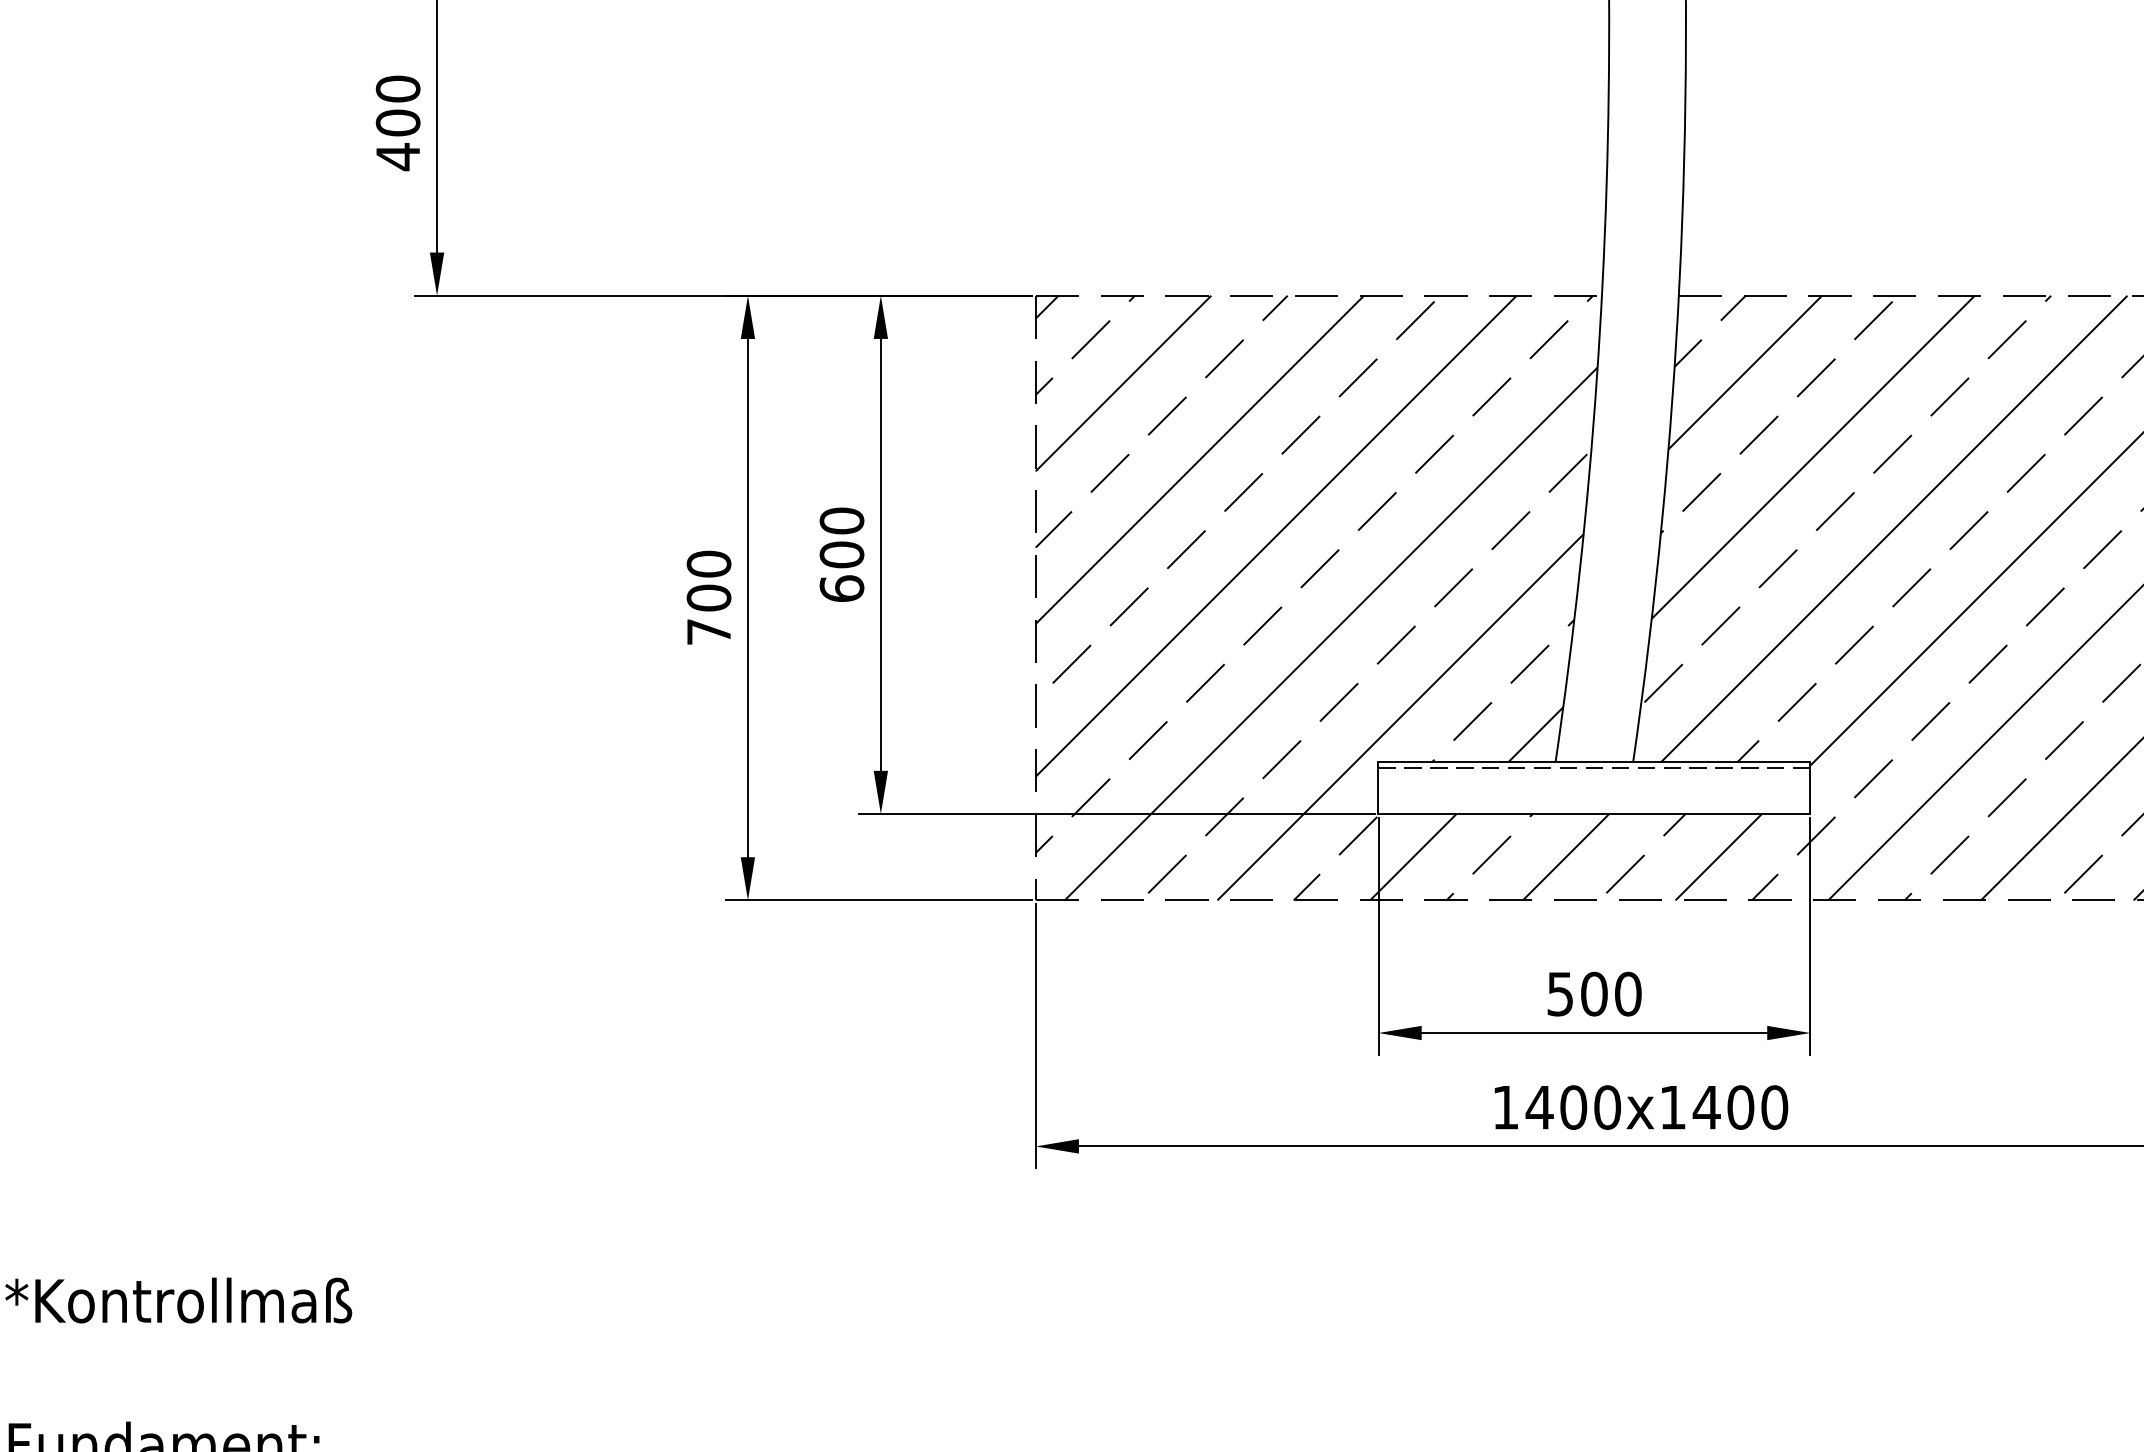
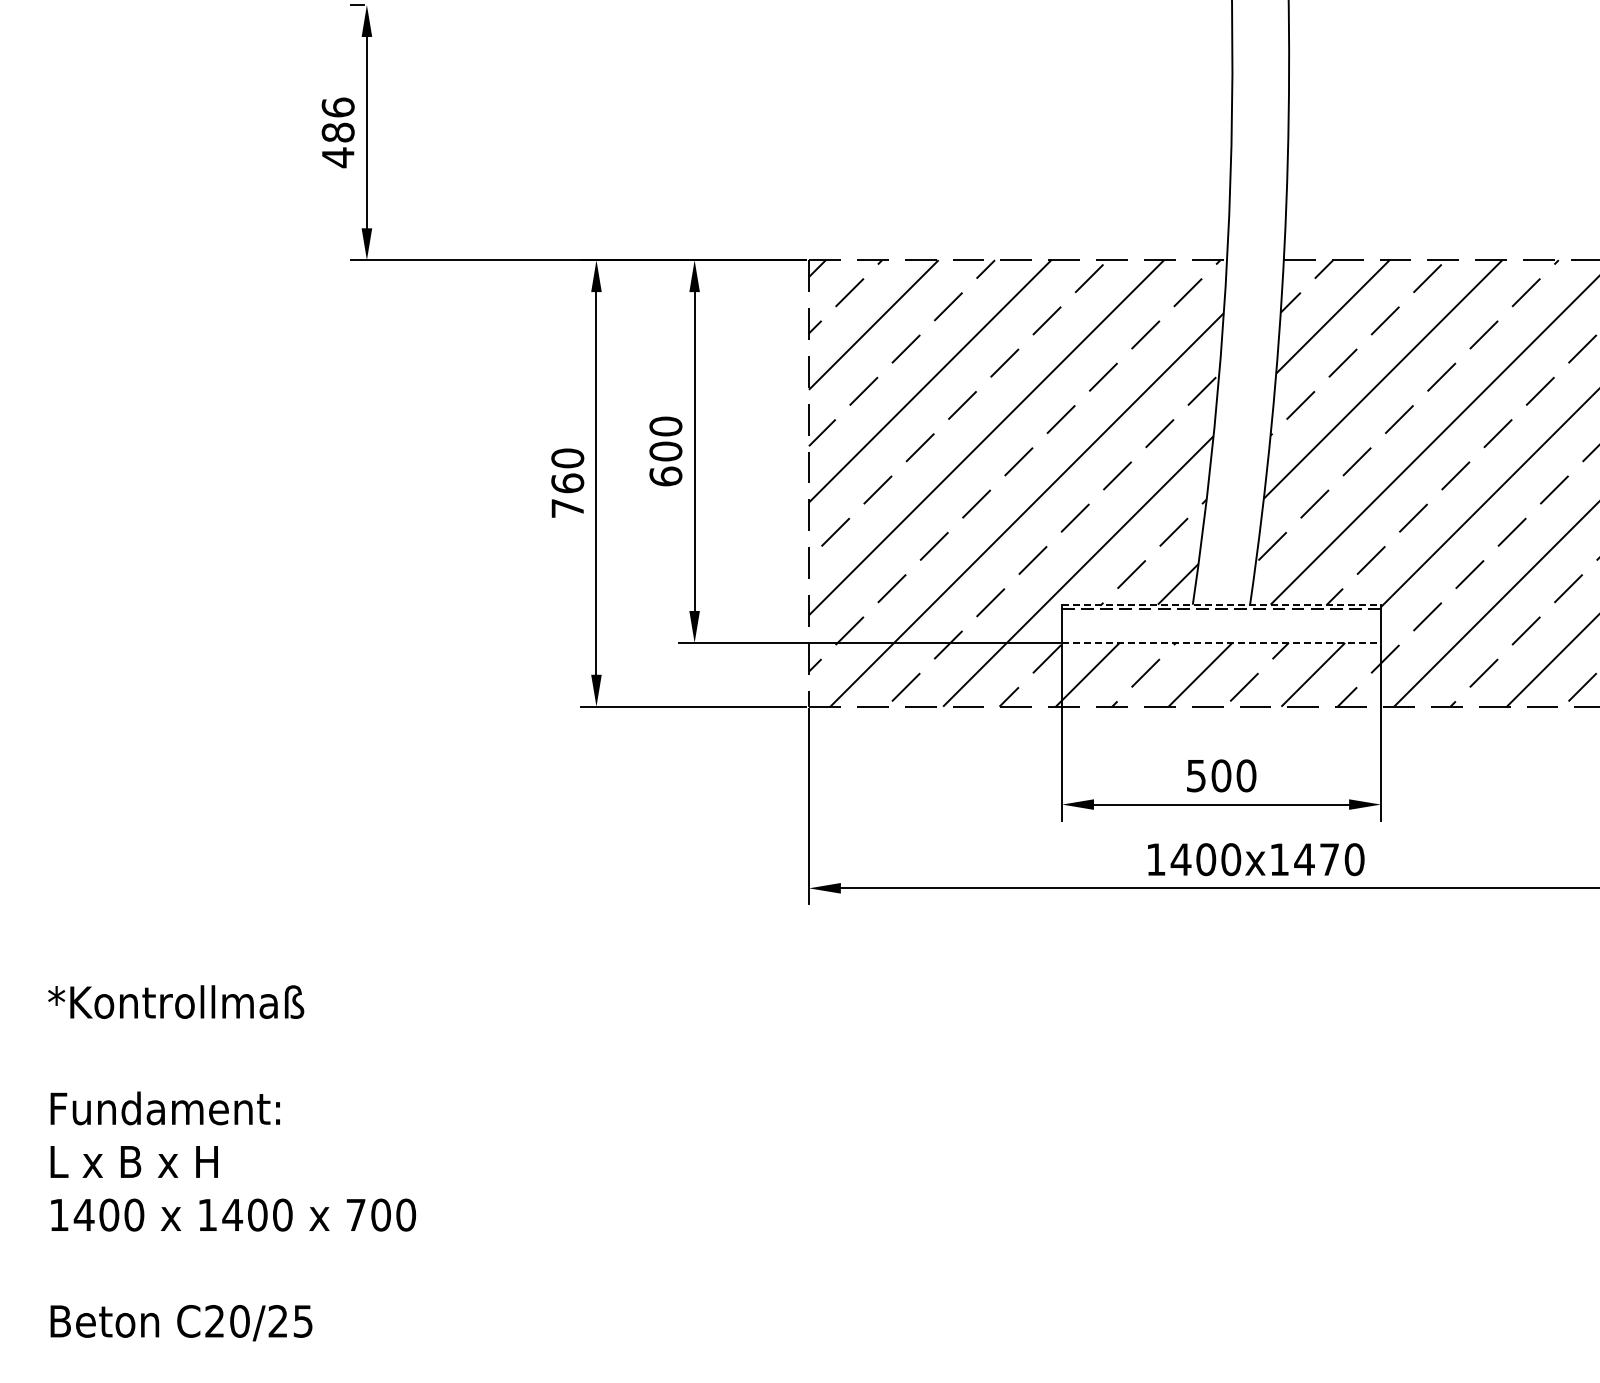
text: (397, 105) -> (337, 119), 400 -> 486
text: (708, 598) -> (567, 483), 700 -> 760
line: (1595, 762) -> (1222, 604), solid -> dashed
line: (1595, 813) -> (1222, 642), solid -> dashed
text: (1740, 1107) -> (1329, 859), 1400x1400 -> 1400x1470

